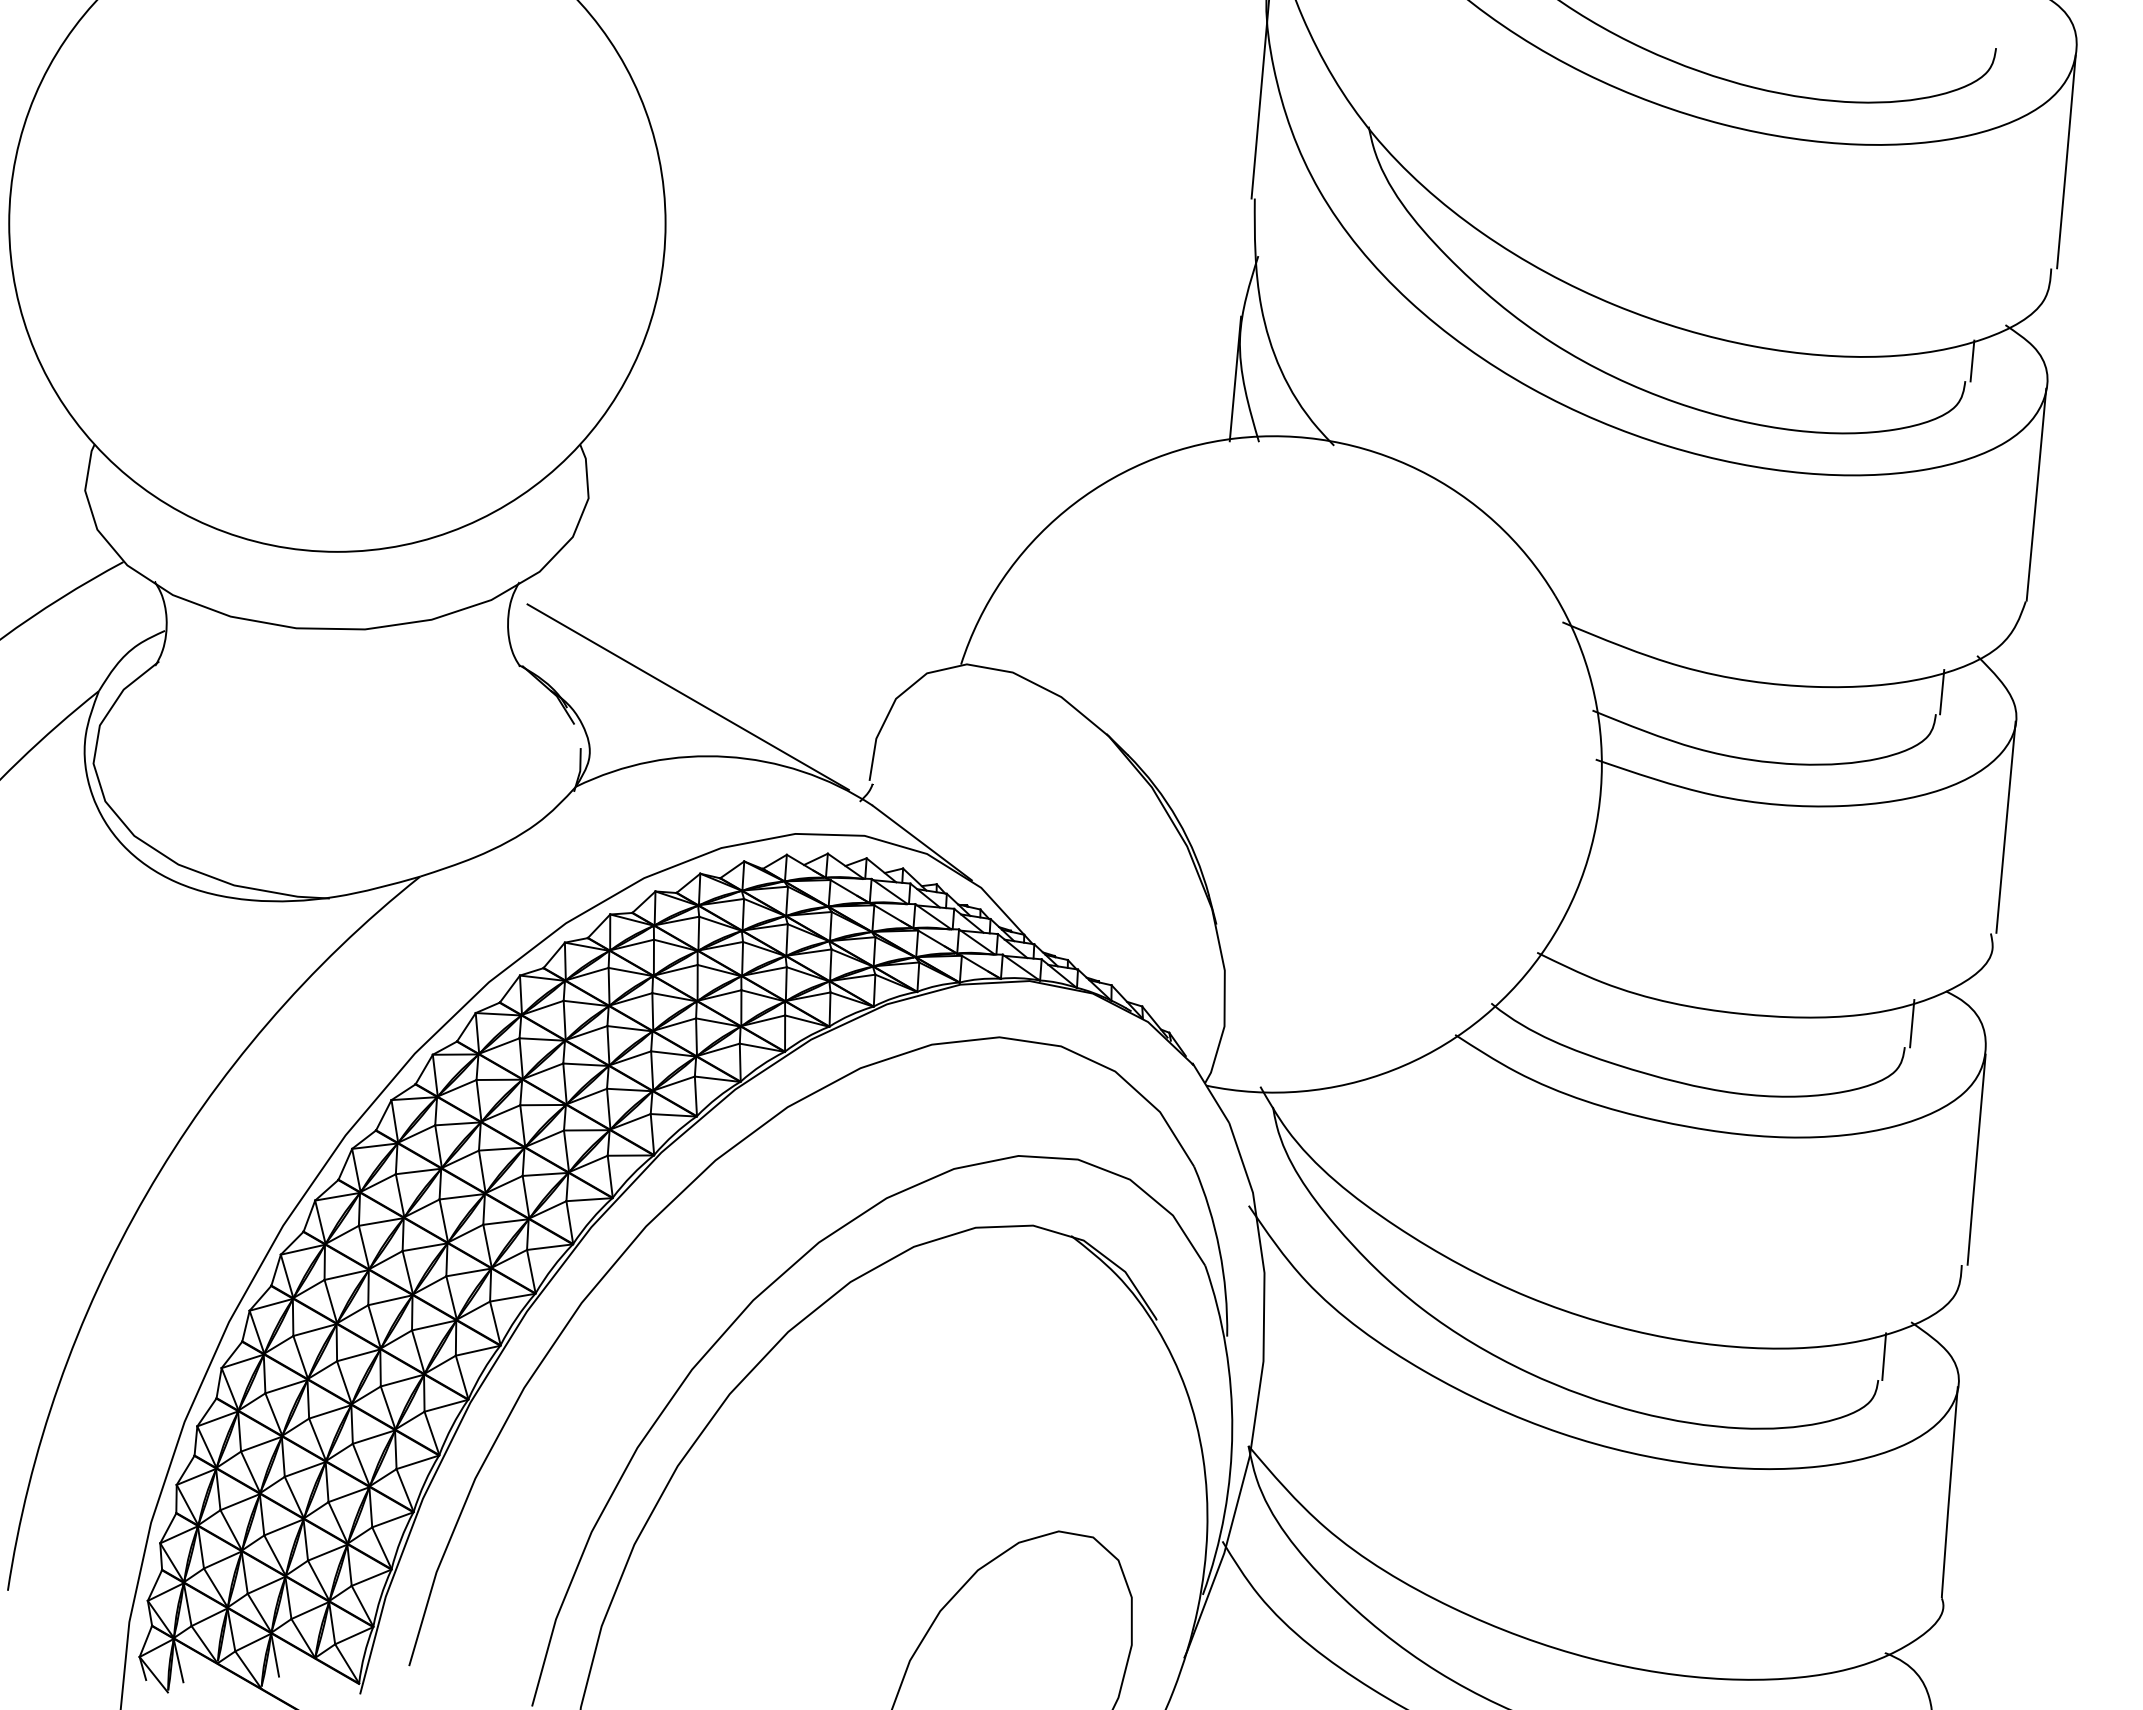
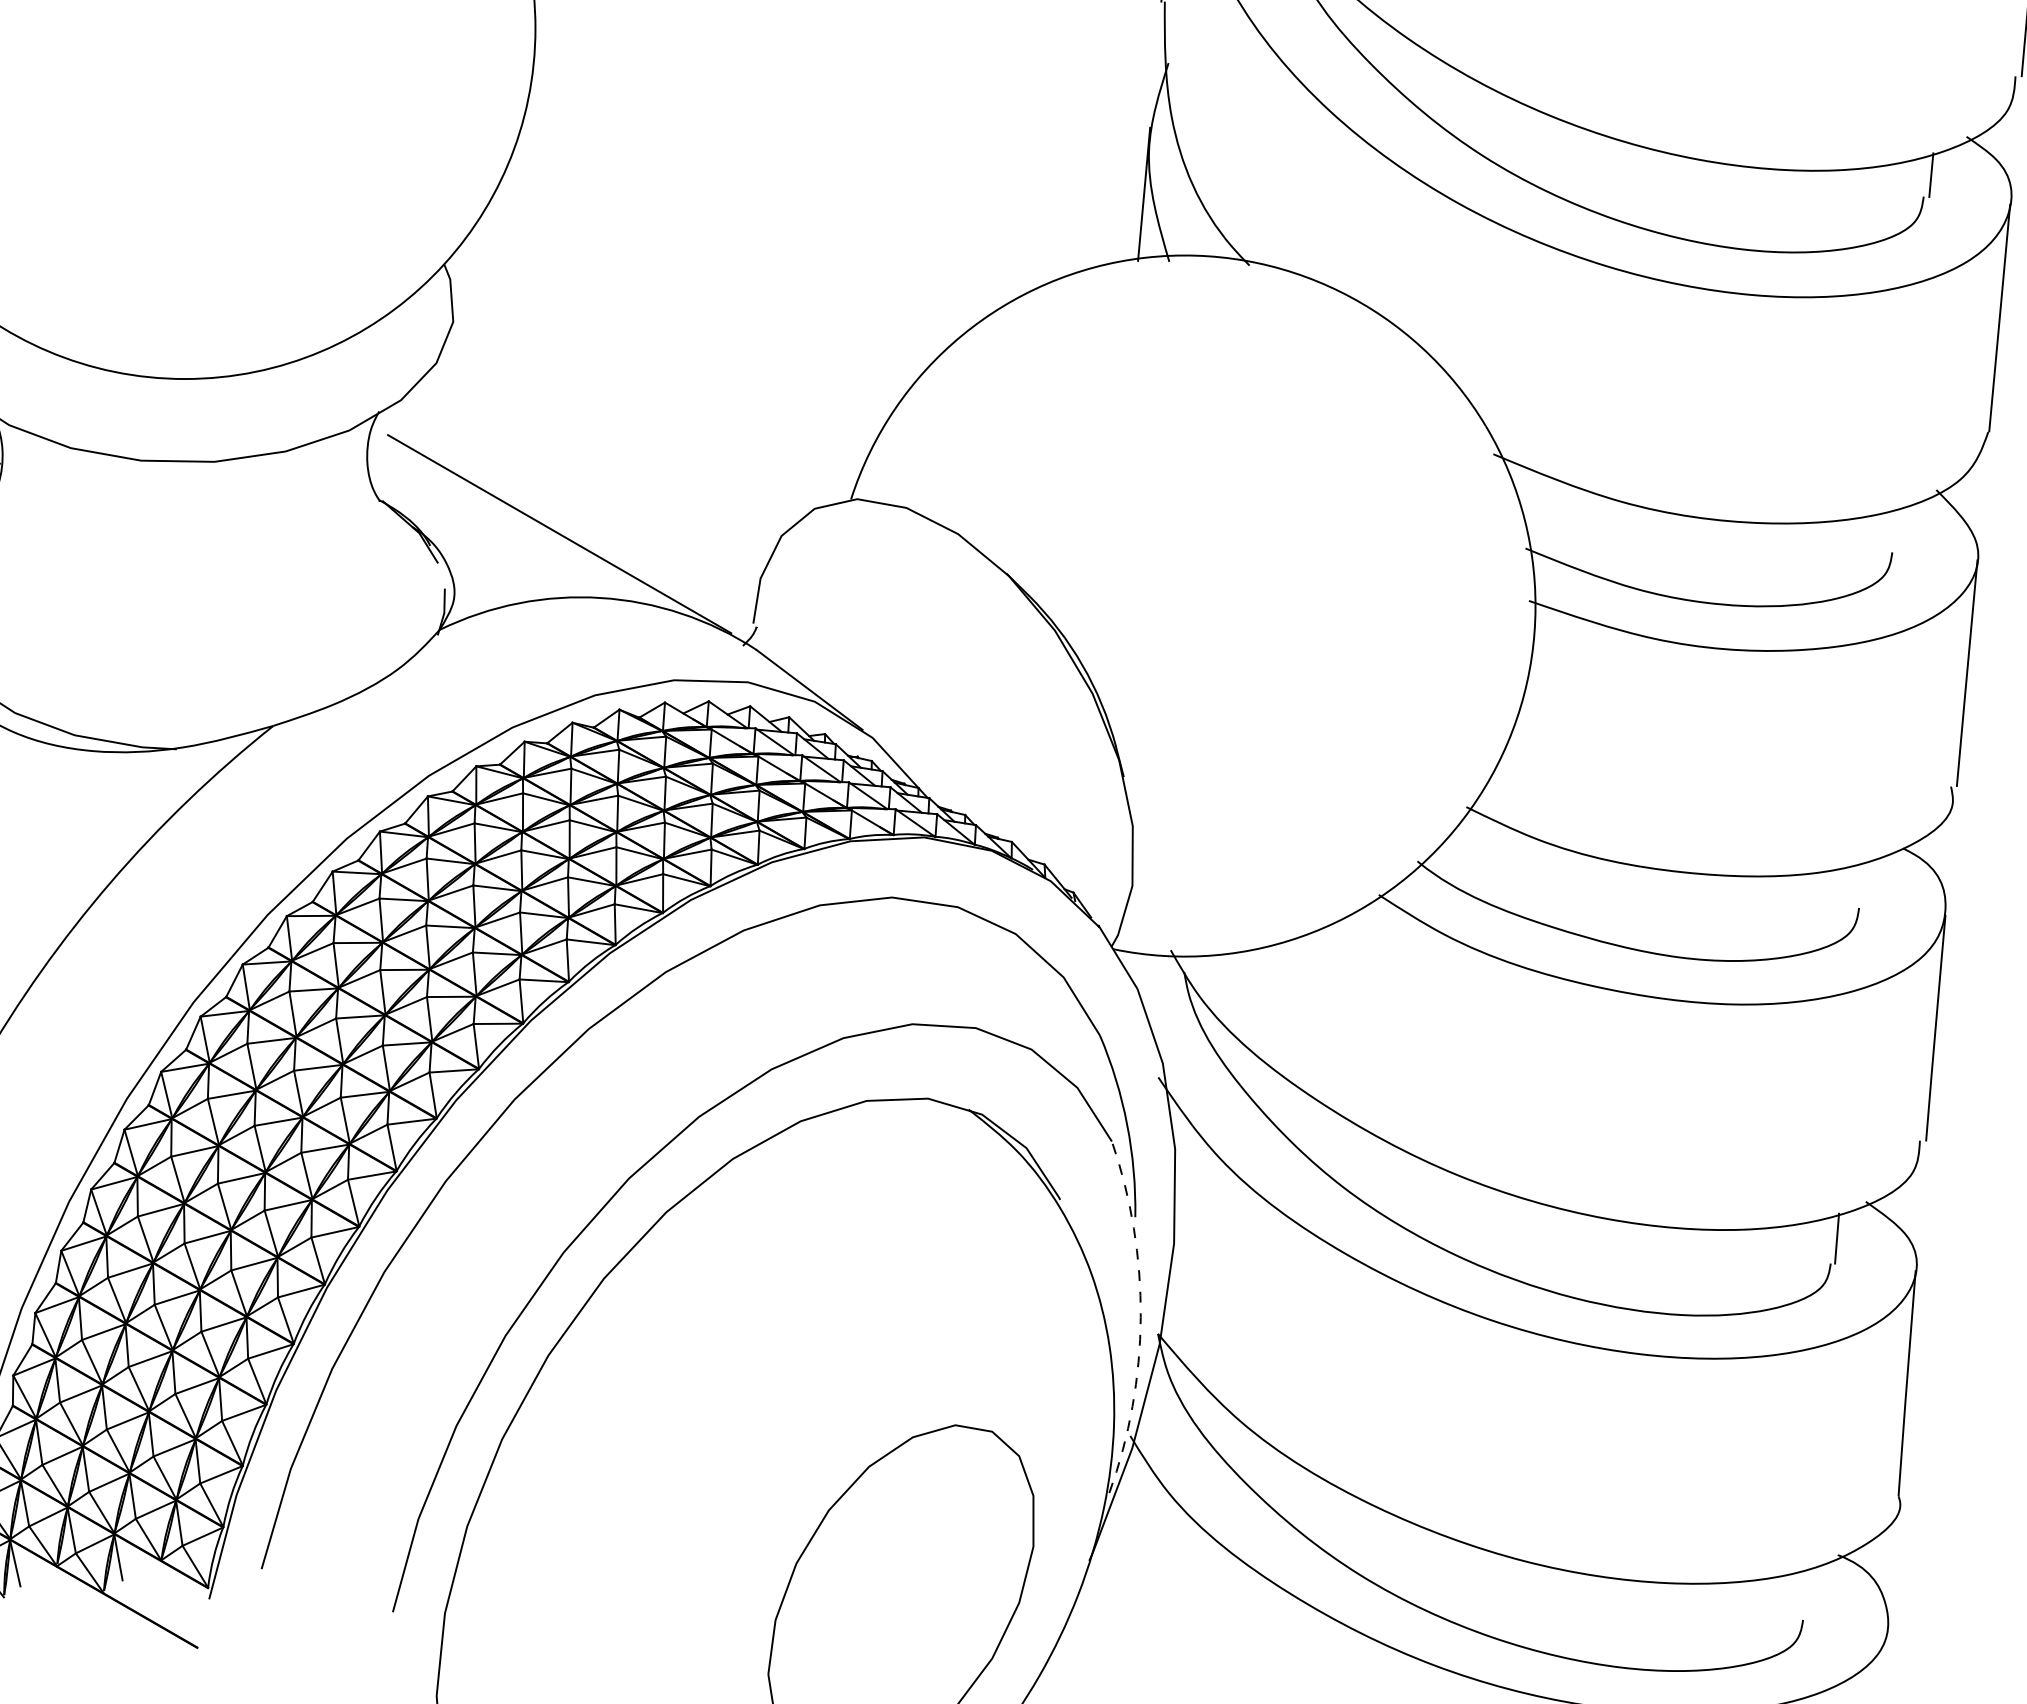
line: (1942, 692) -> (1899, 529), removed
line: (1912, 1023) -> (1867, 882), removed
arc: (1232, 1430) -> (1140, 1317), solid -> dashed

